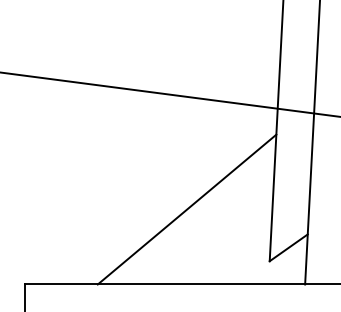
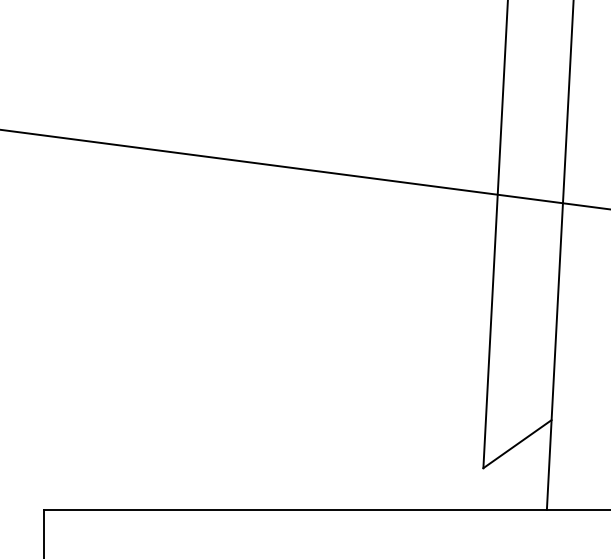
line: (186, 209) -> (334, 375), removed

